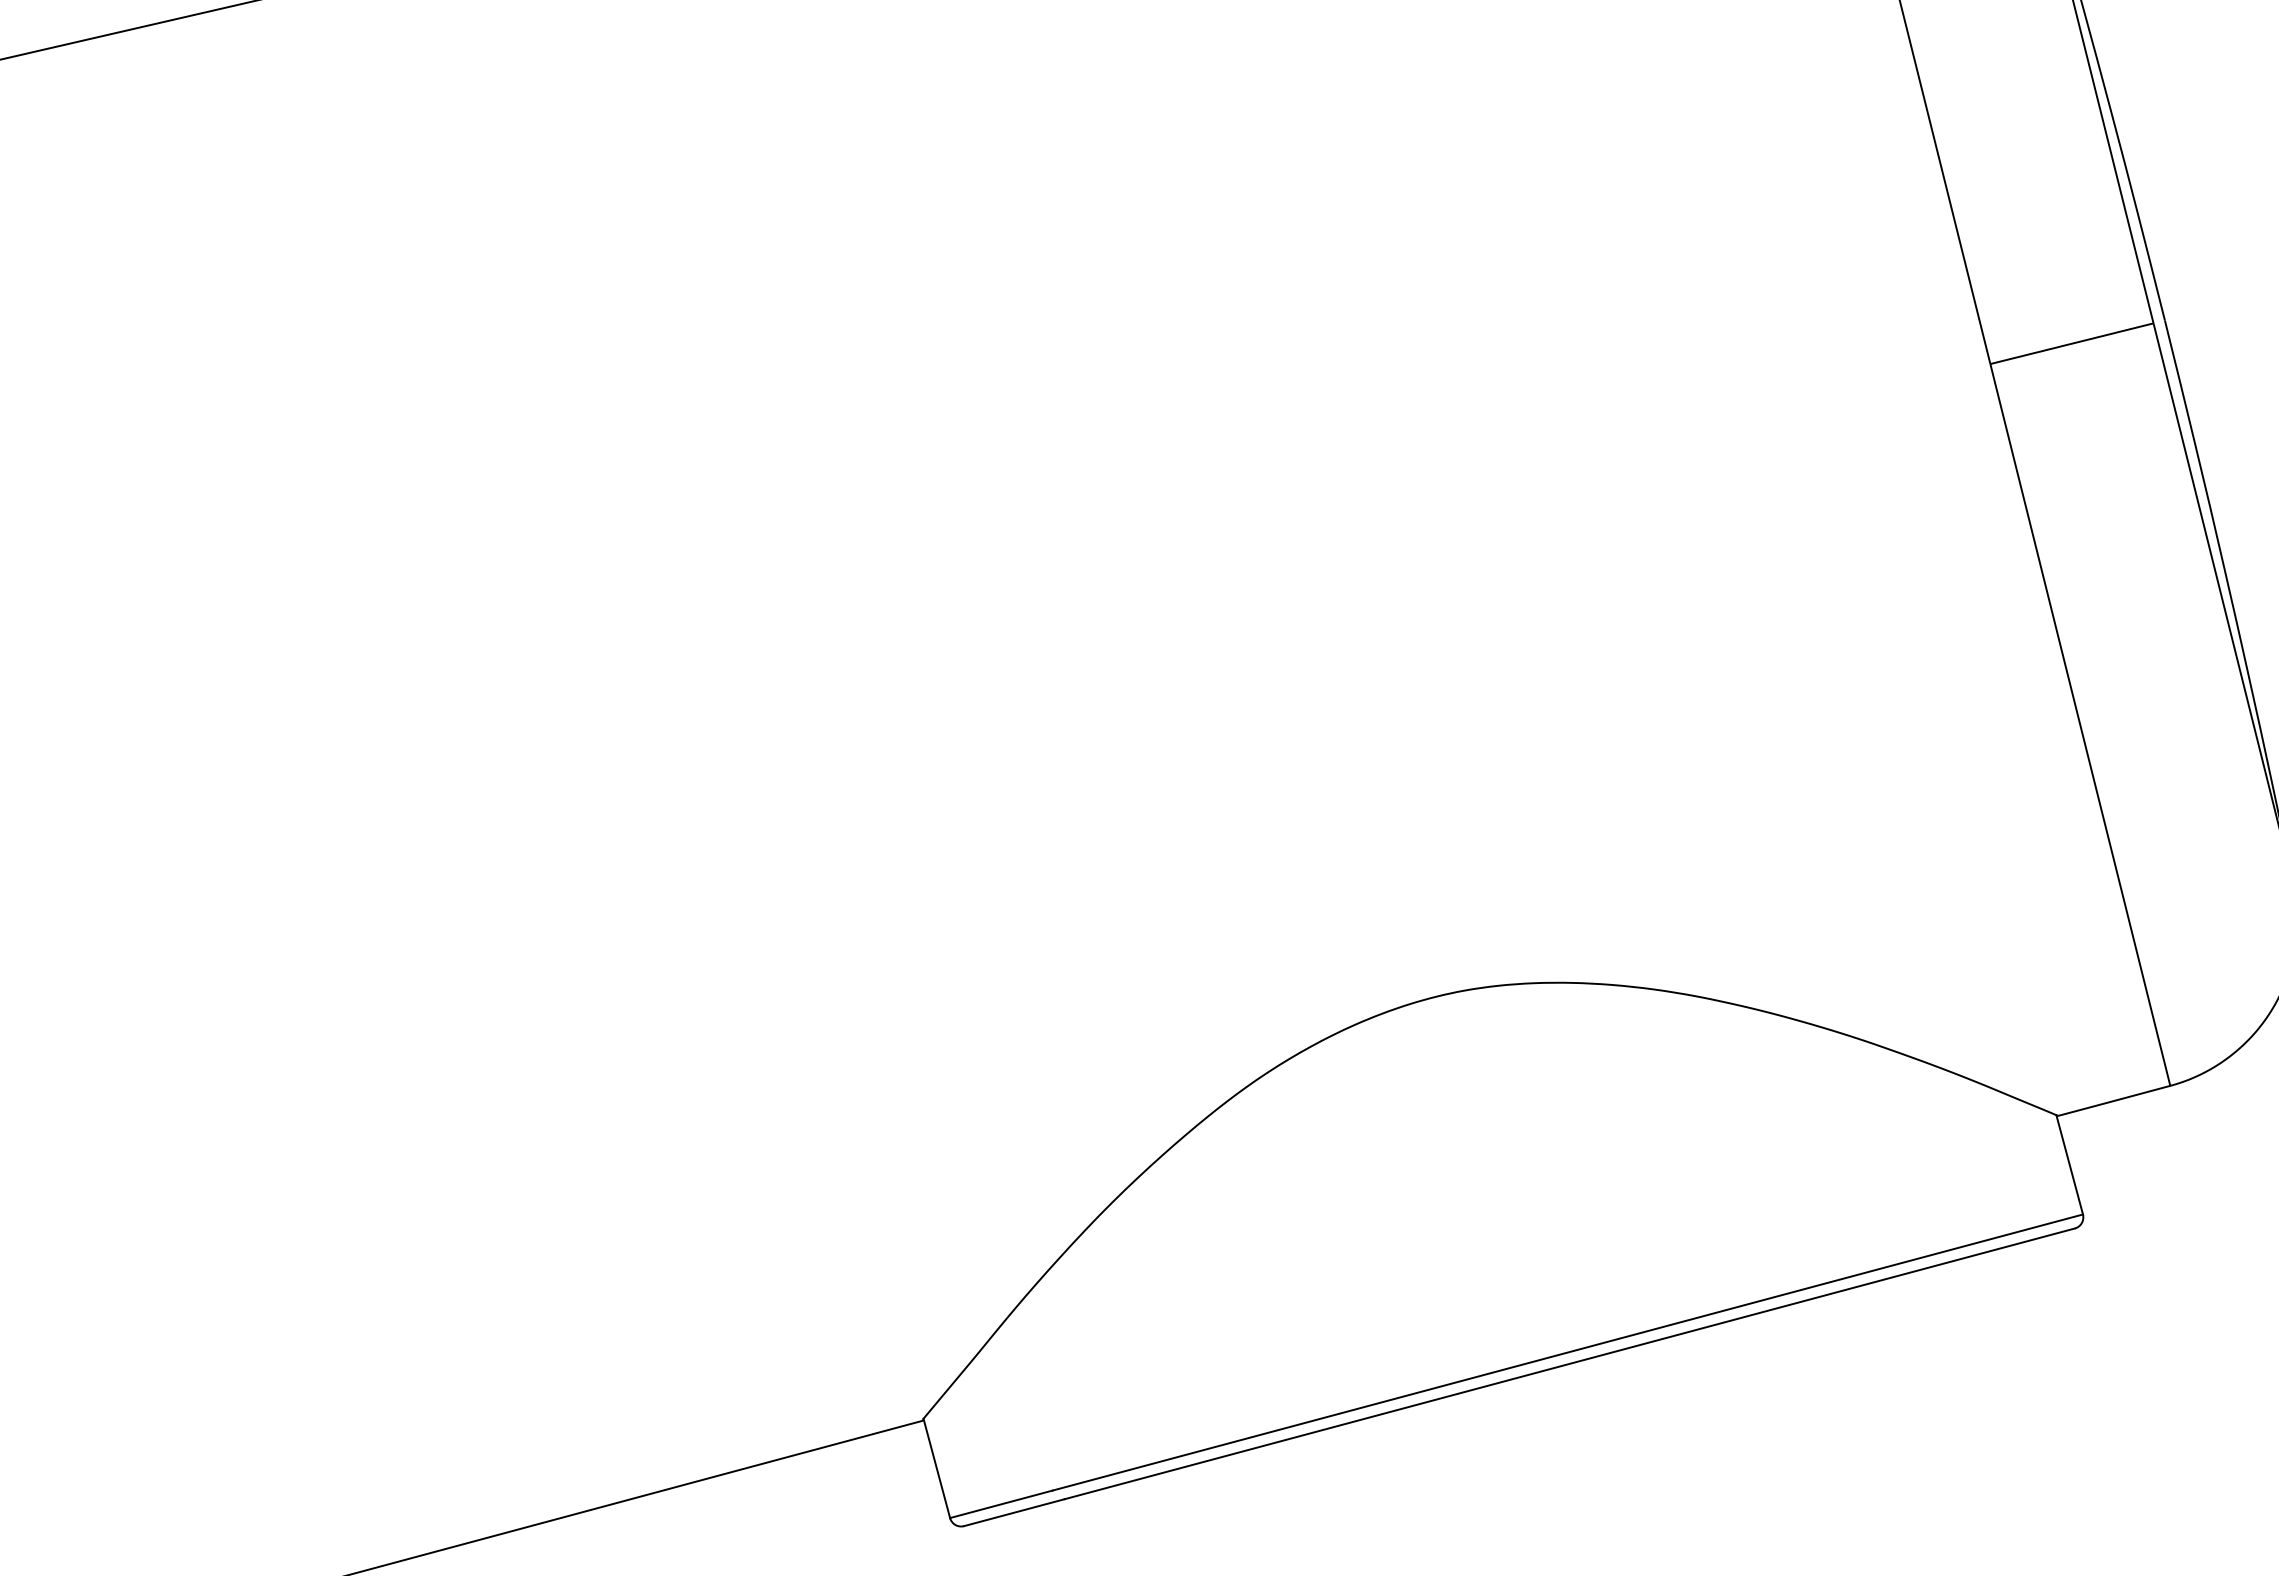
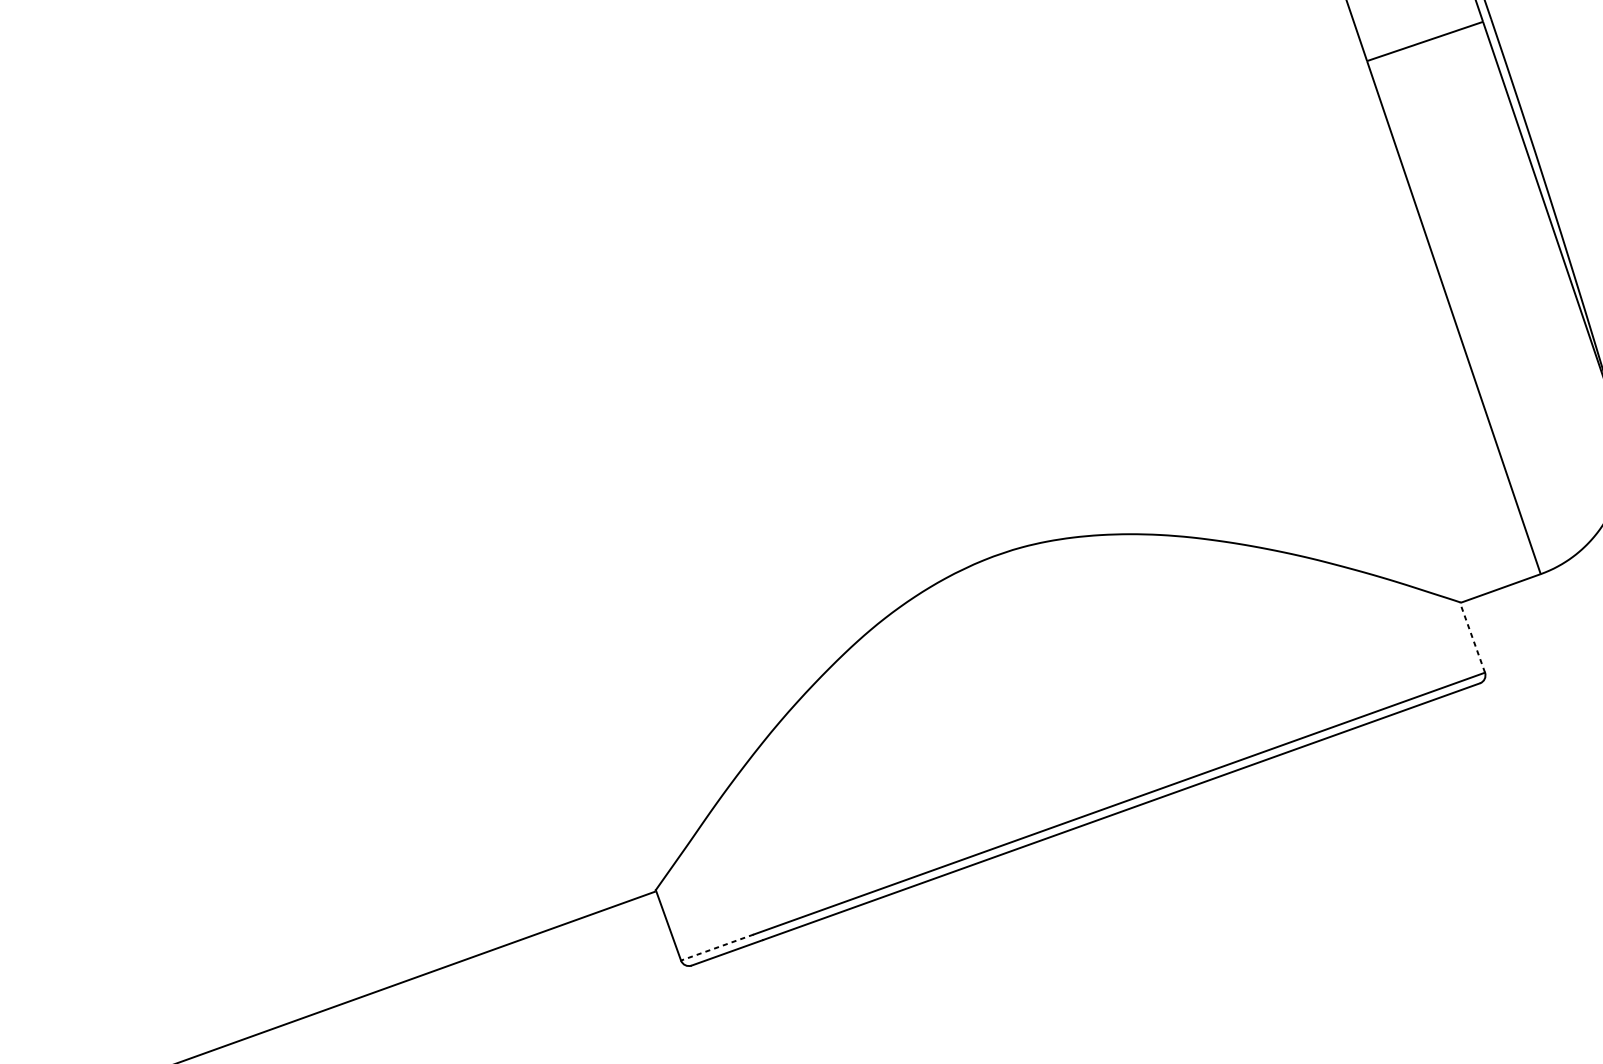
line: (2069, 1164) -> (1472, 637), solid -> dashed
line: (1000, 1504) -> (716, 947), solid -> dashed

